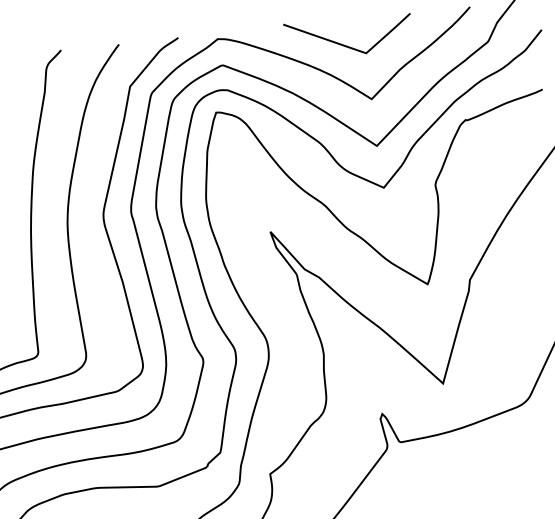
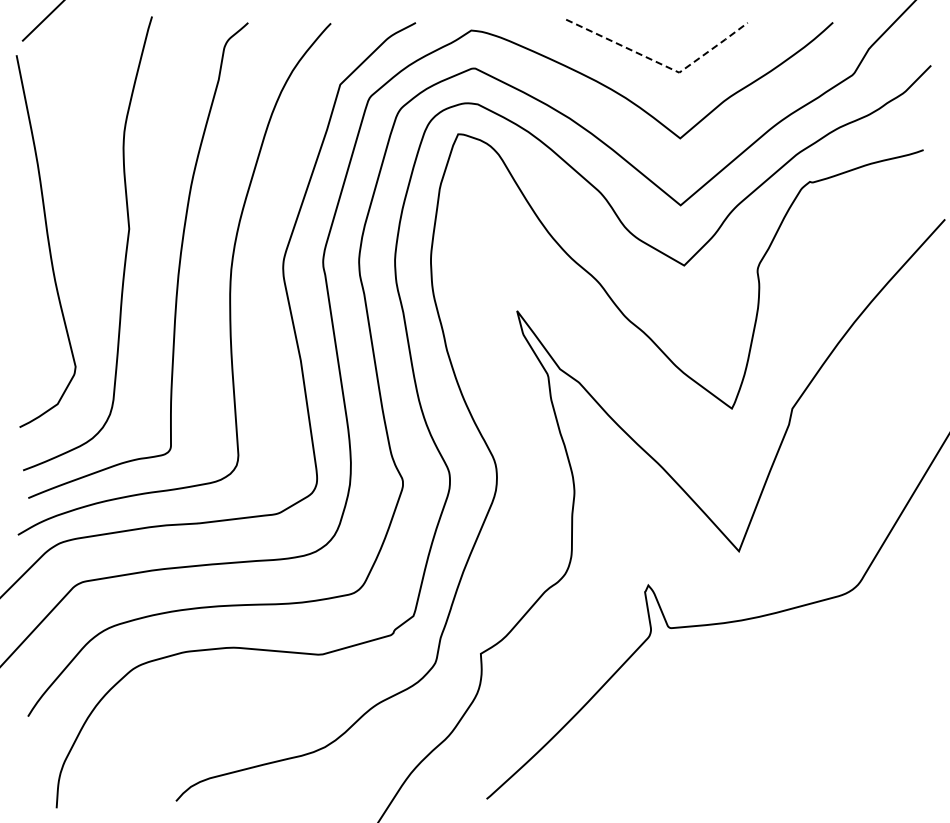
line: (354, 49) -> (663, 65), solid -> dashed

